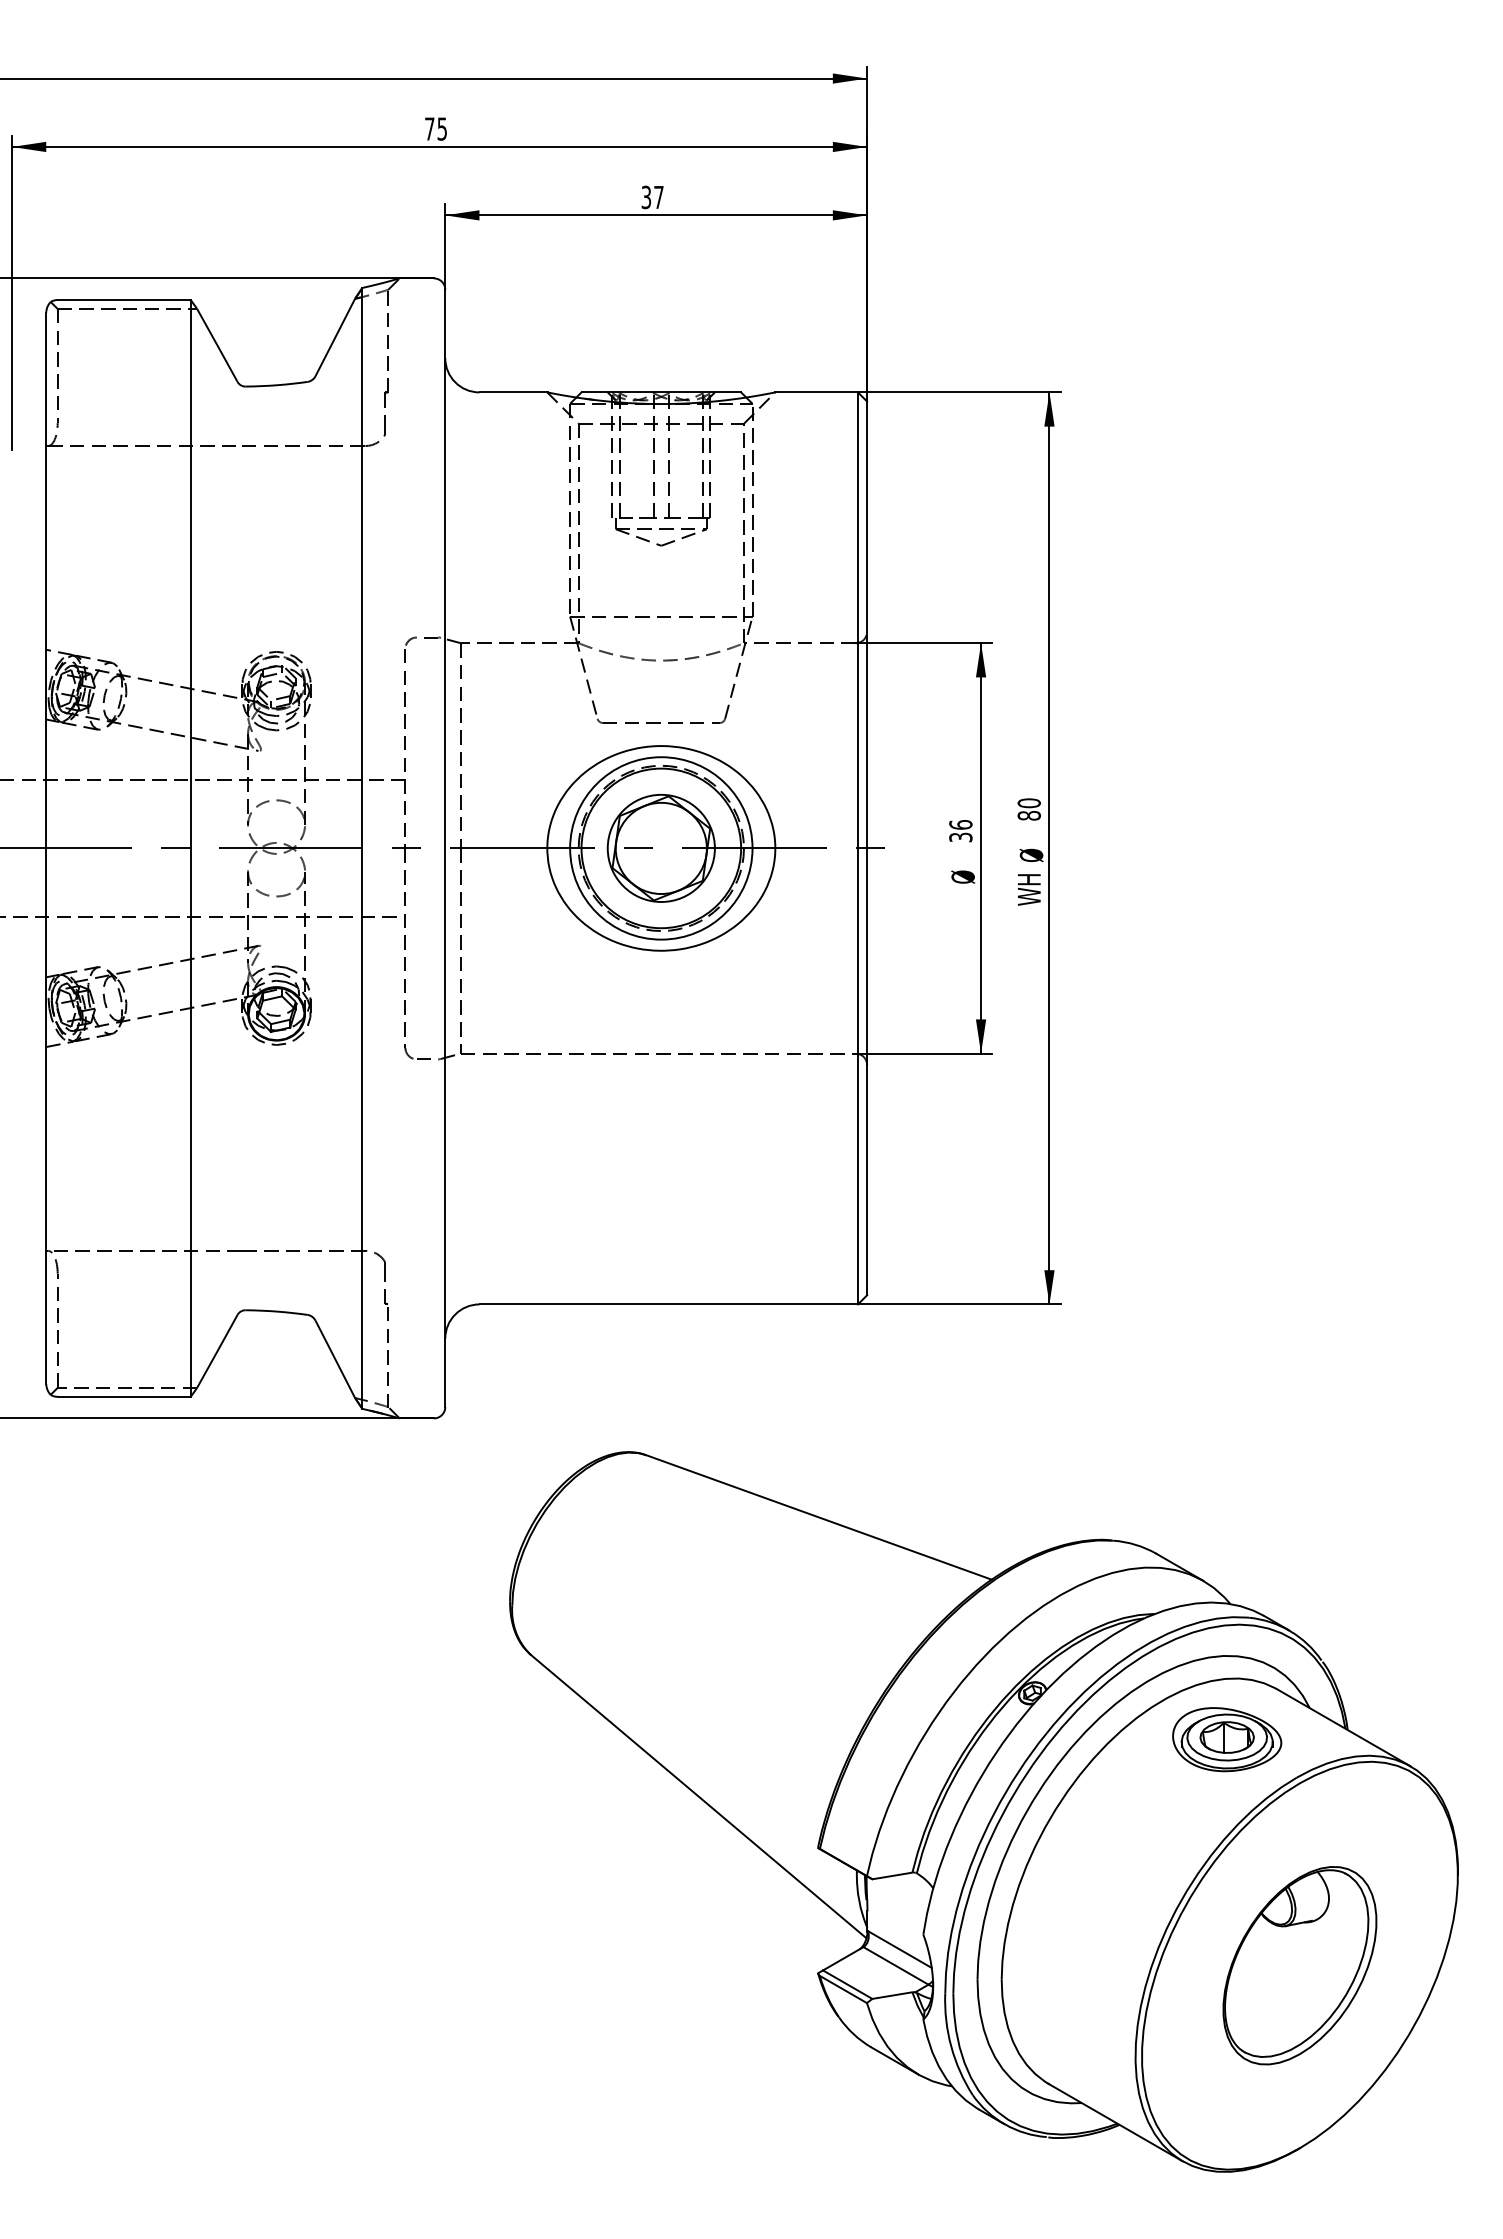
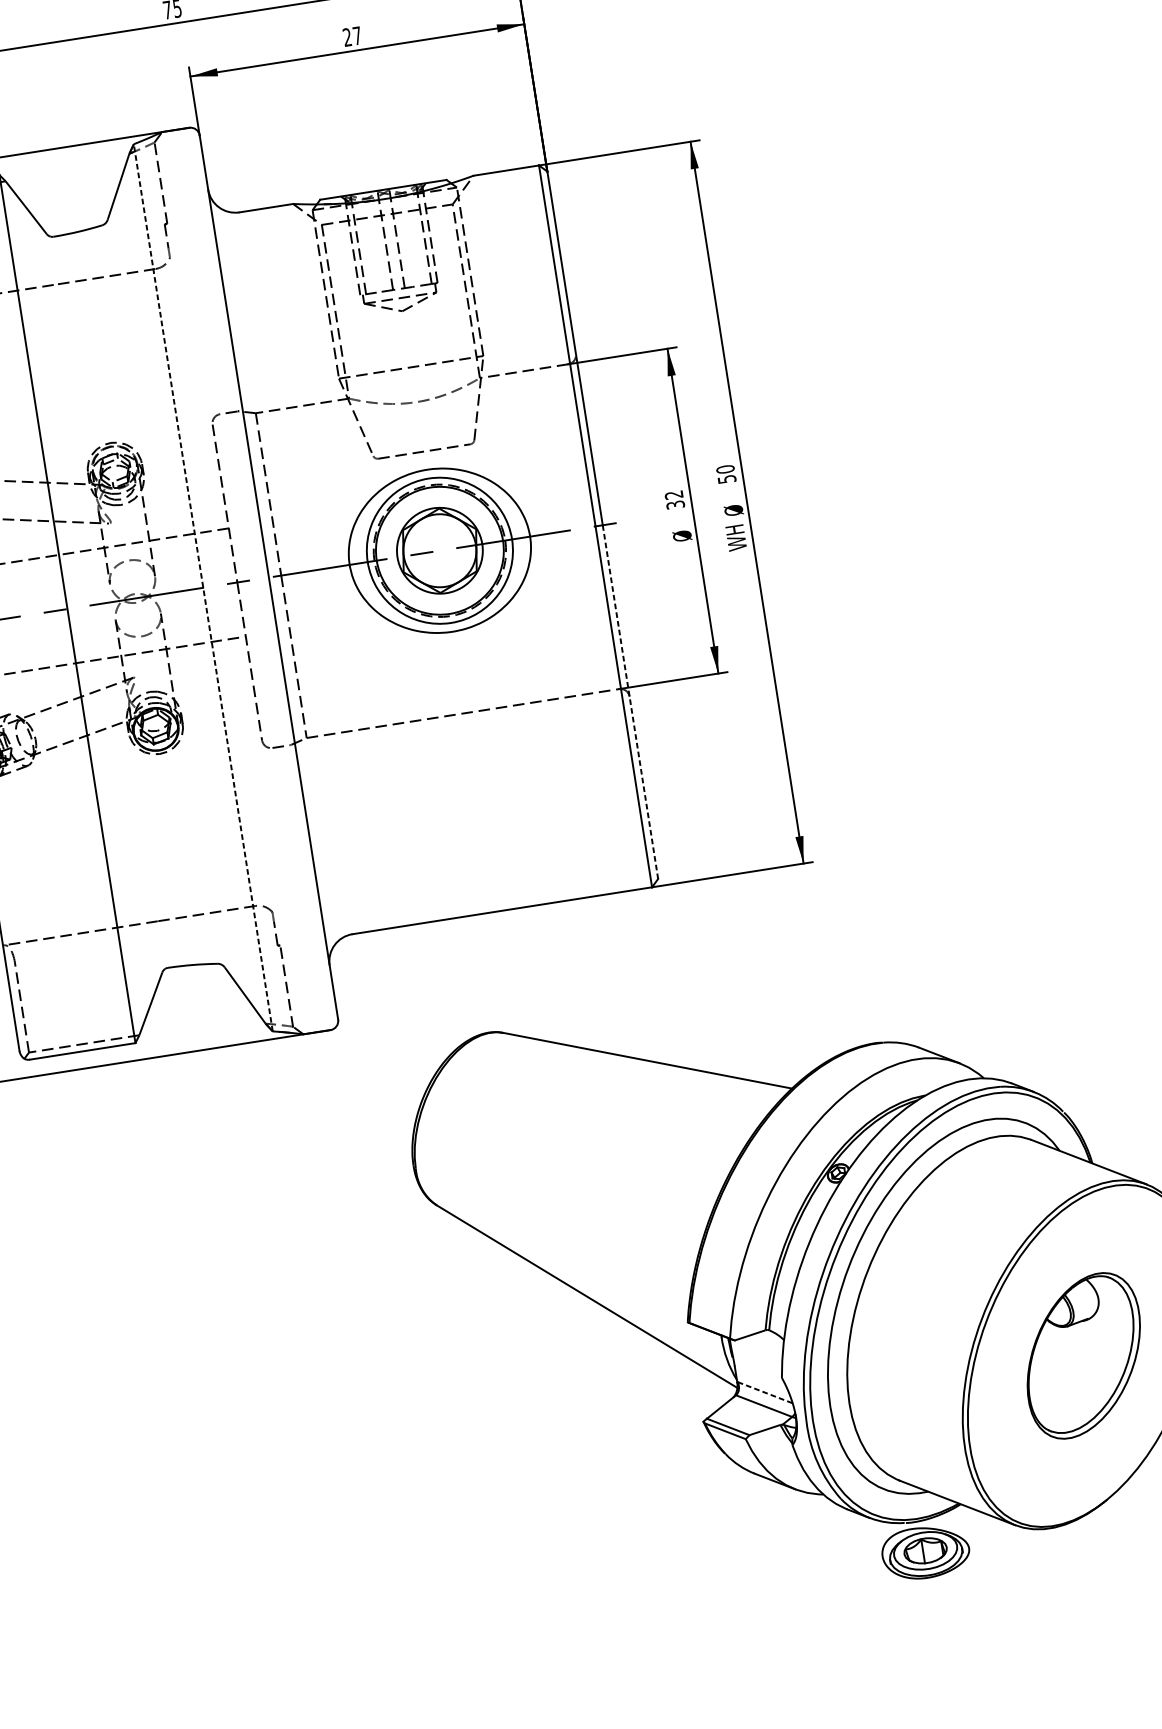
text: (646, 197) -> (347, 37), 37 -> 27
text: (1028, 815) -> (726, 479), 80 -> 50
text: (960, 824) -> (673, 494), 36 -> 32
line: (362, 847) -> (203, 587), solid -> dashed
line: (867, 1072) -> (630, 702), solid -> dashed
part: (1227, 1739) -> (926, 1552), moved
line: (899, 1949) -> (764, 1392), solid -> dashed

